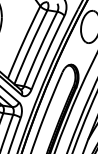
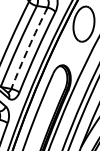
arc: (39, 48) -> (28, 47), solid -> dashed

